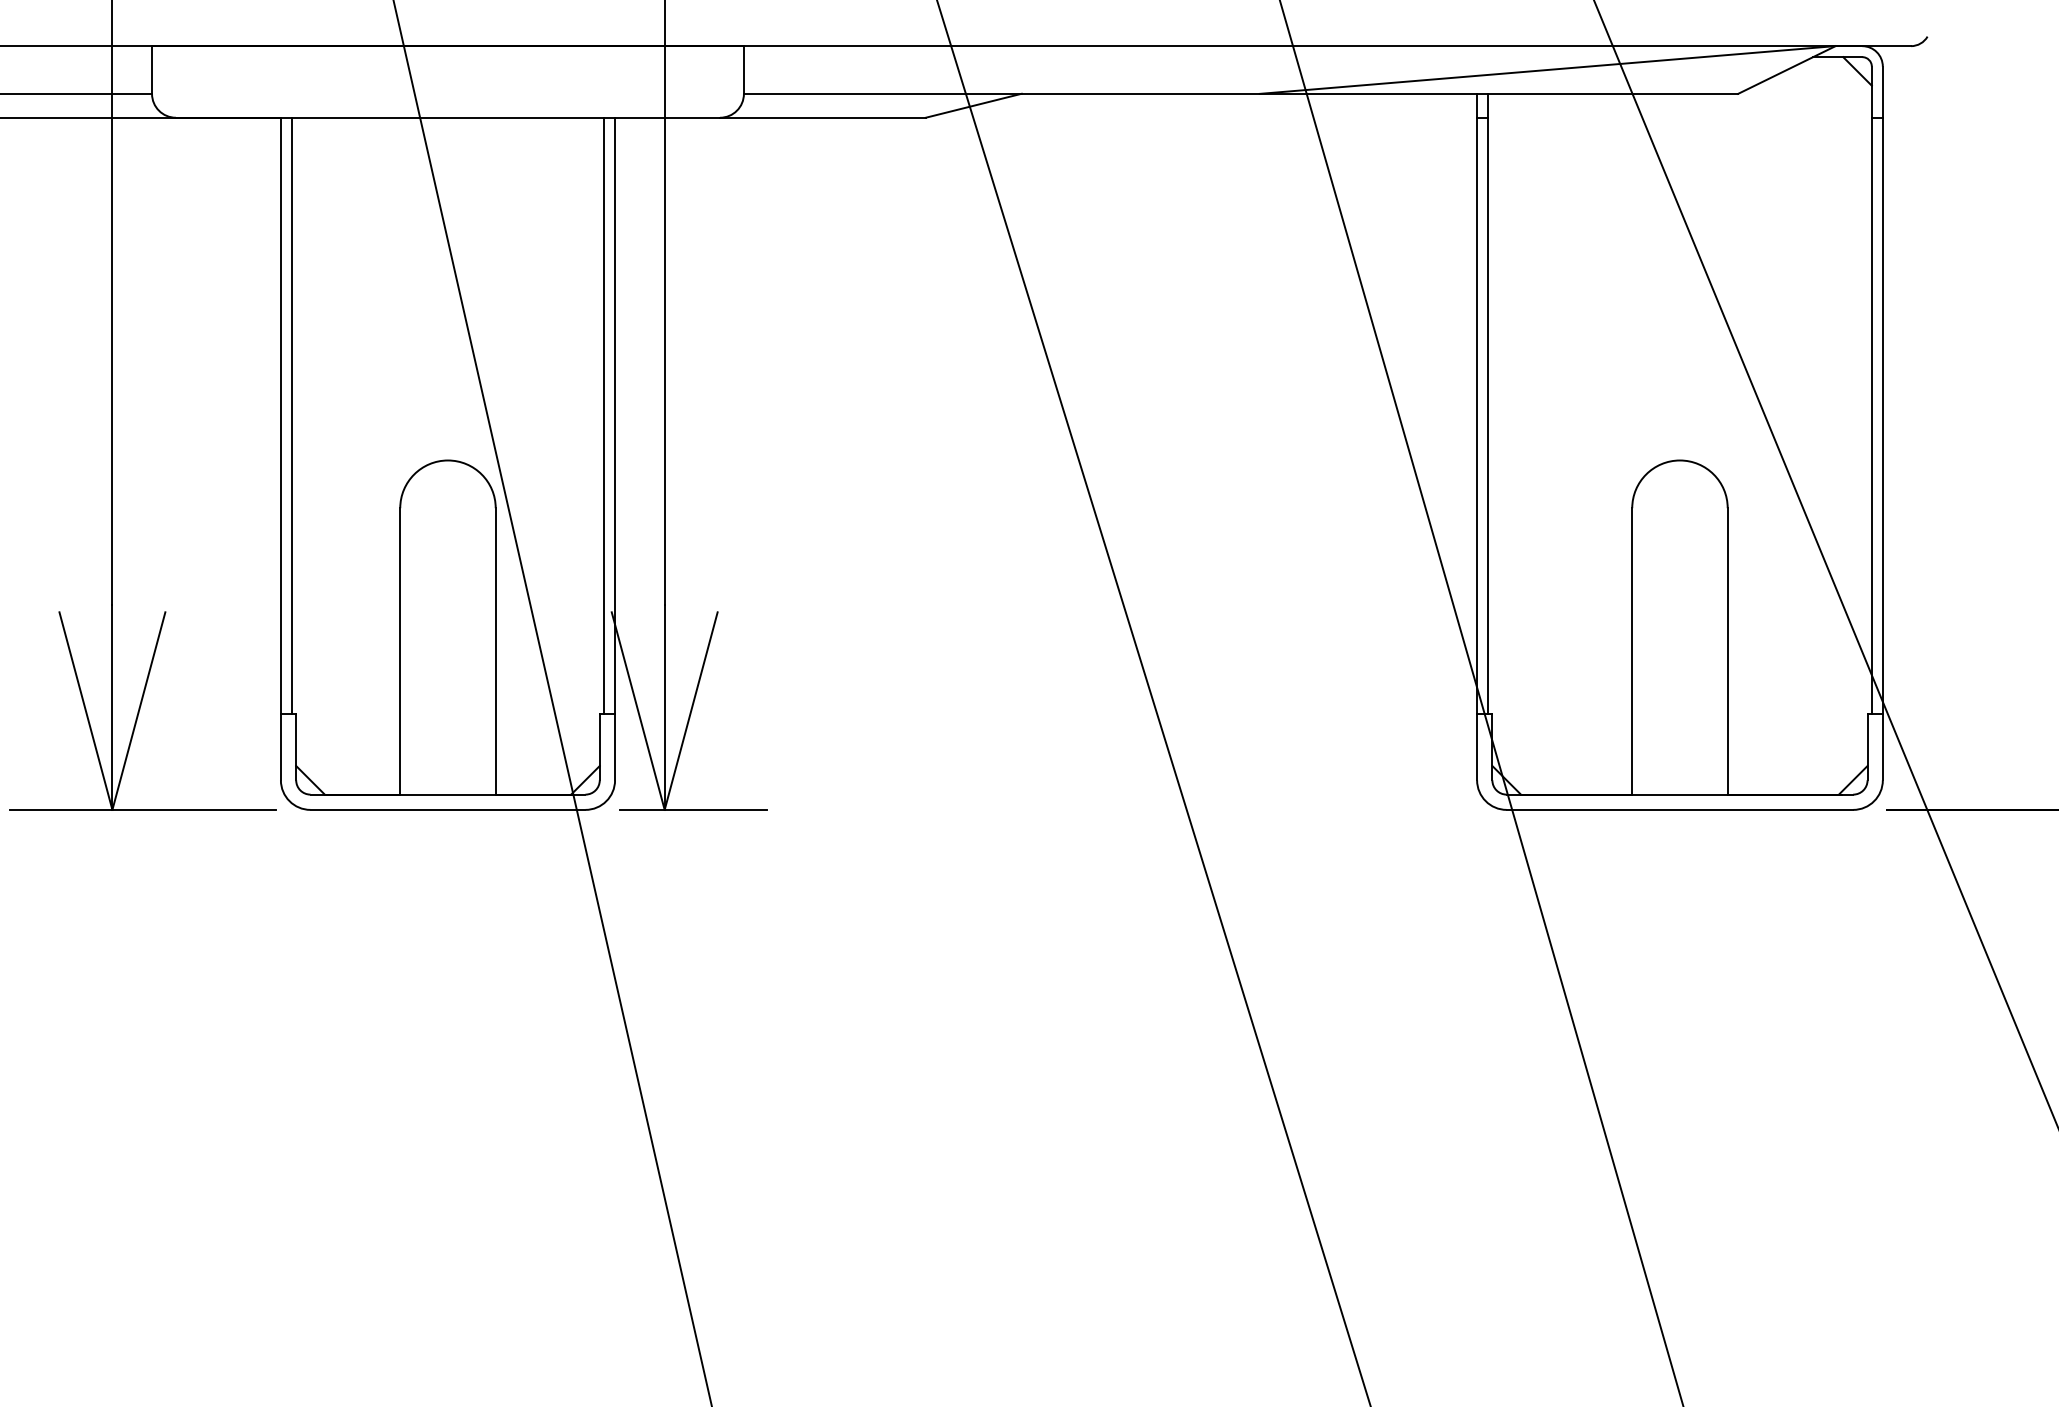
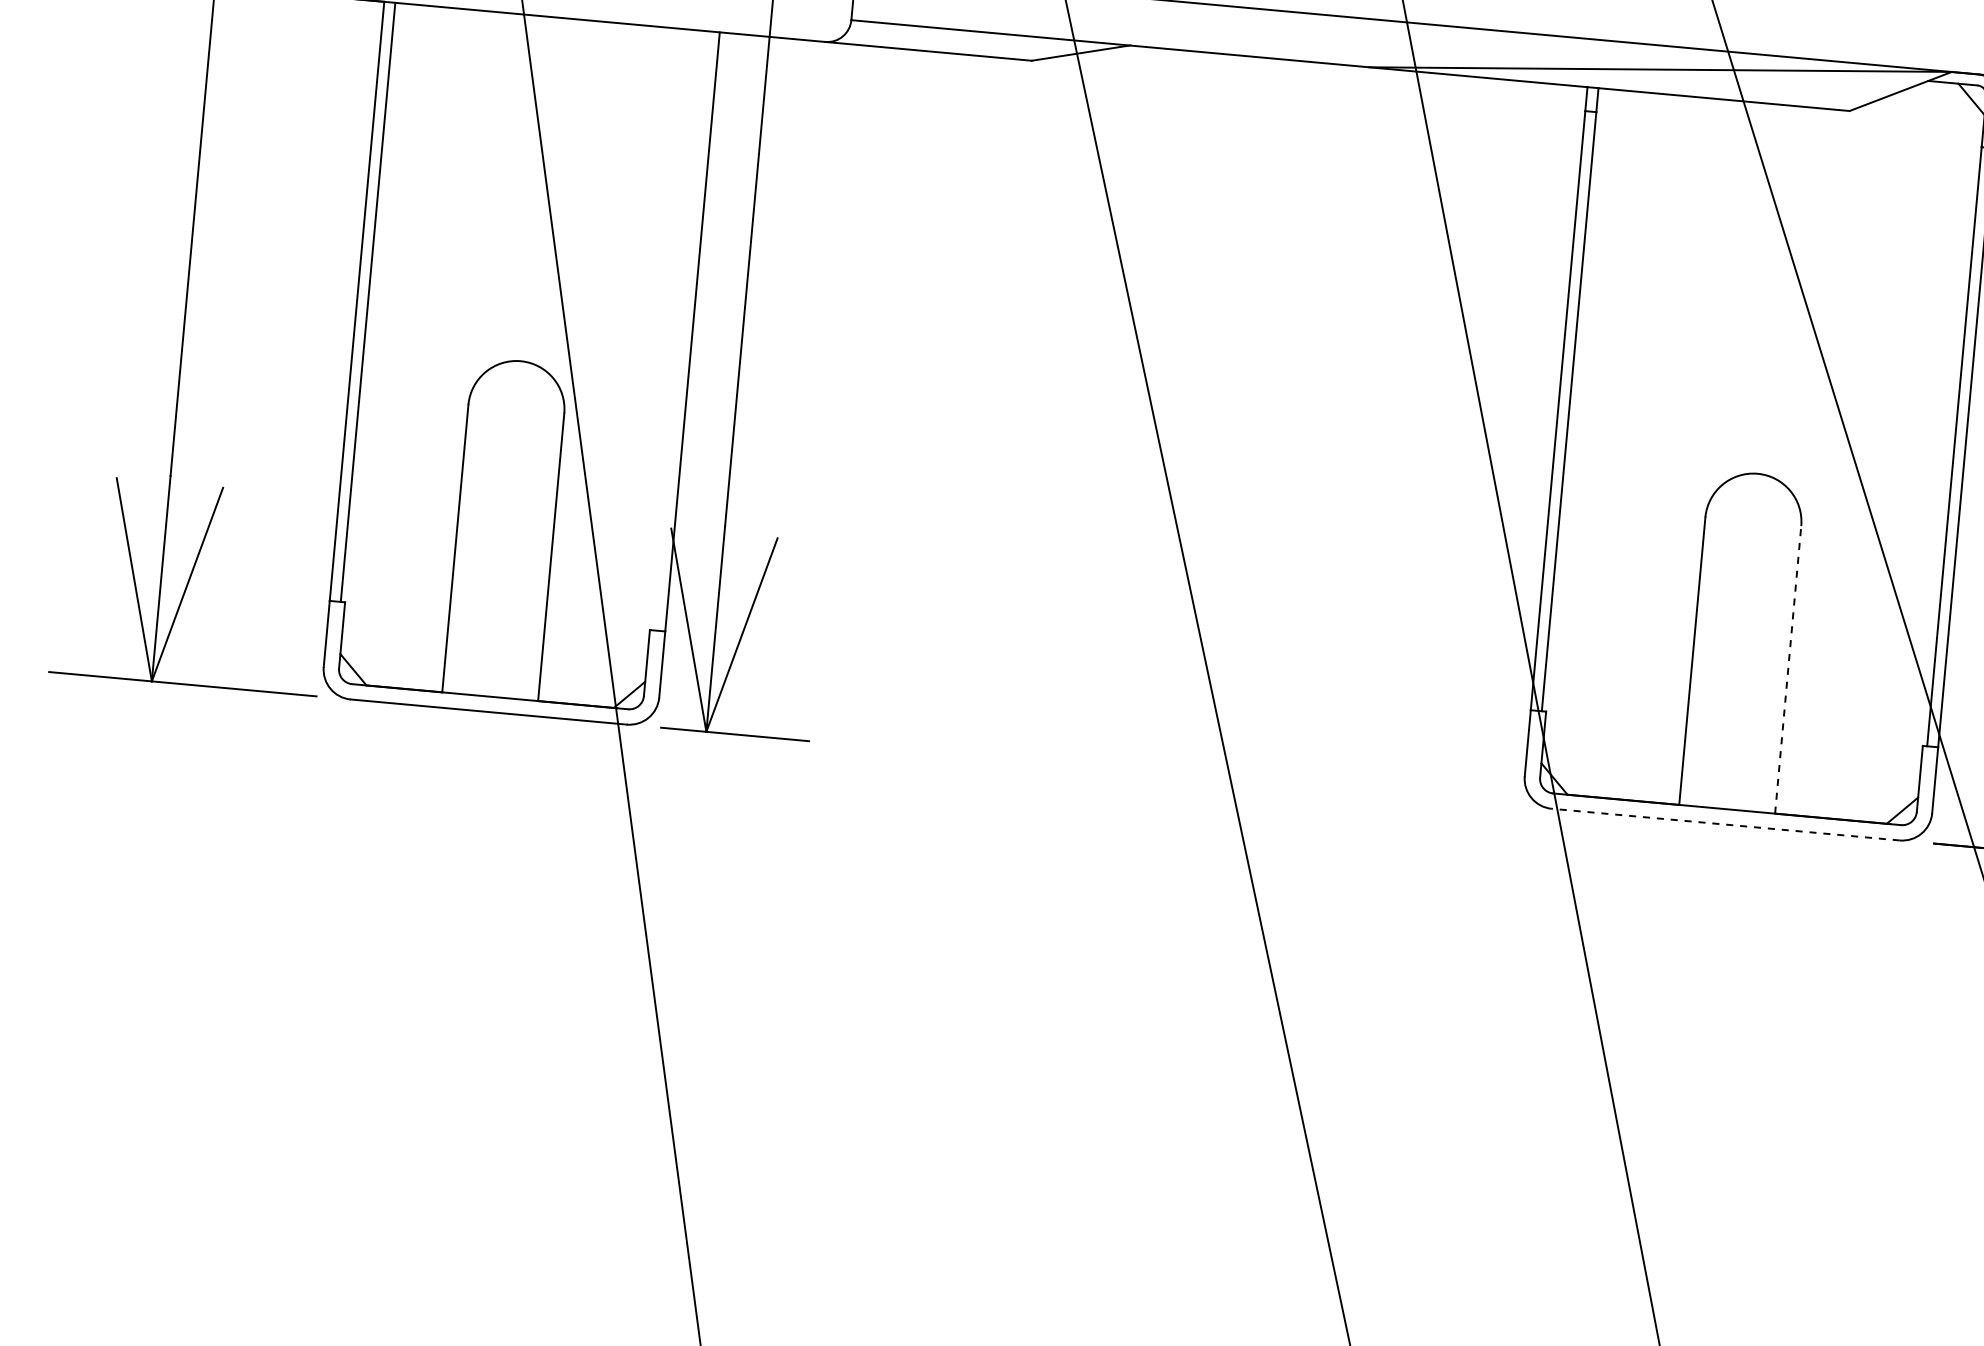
line: (604, 415) -> (681, 330), removed
line: (1727, 650) -> (1788, 668), solid -> dashed
line: (1679, 809) -> (1725, 824), solid -> dashed

